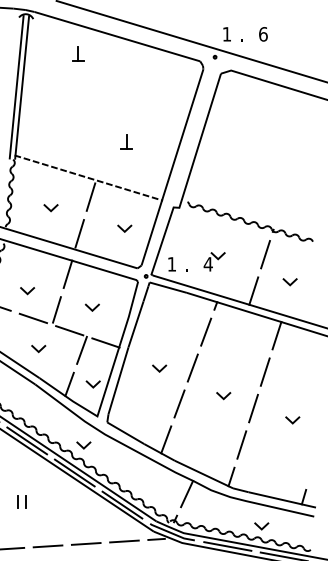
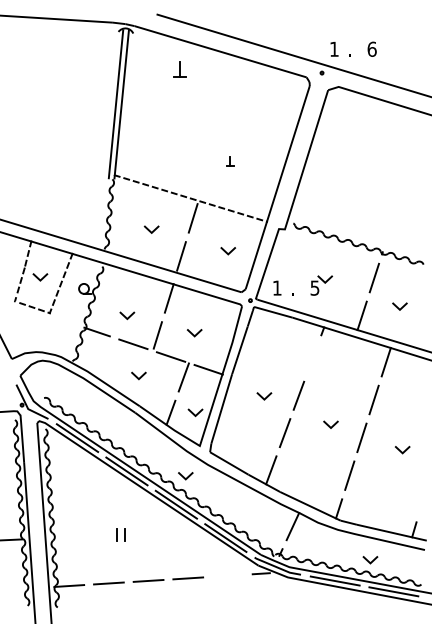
part: (125, 142) -> (229, 161), size x0.6
text: (207, 263) -> (314, 287), 4 -> 5
line: (205, 332) -> (312, 358), removed
line: (124, 541) -> (227, 575), removed

